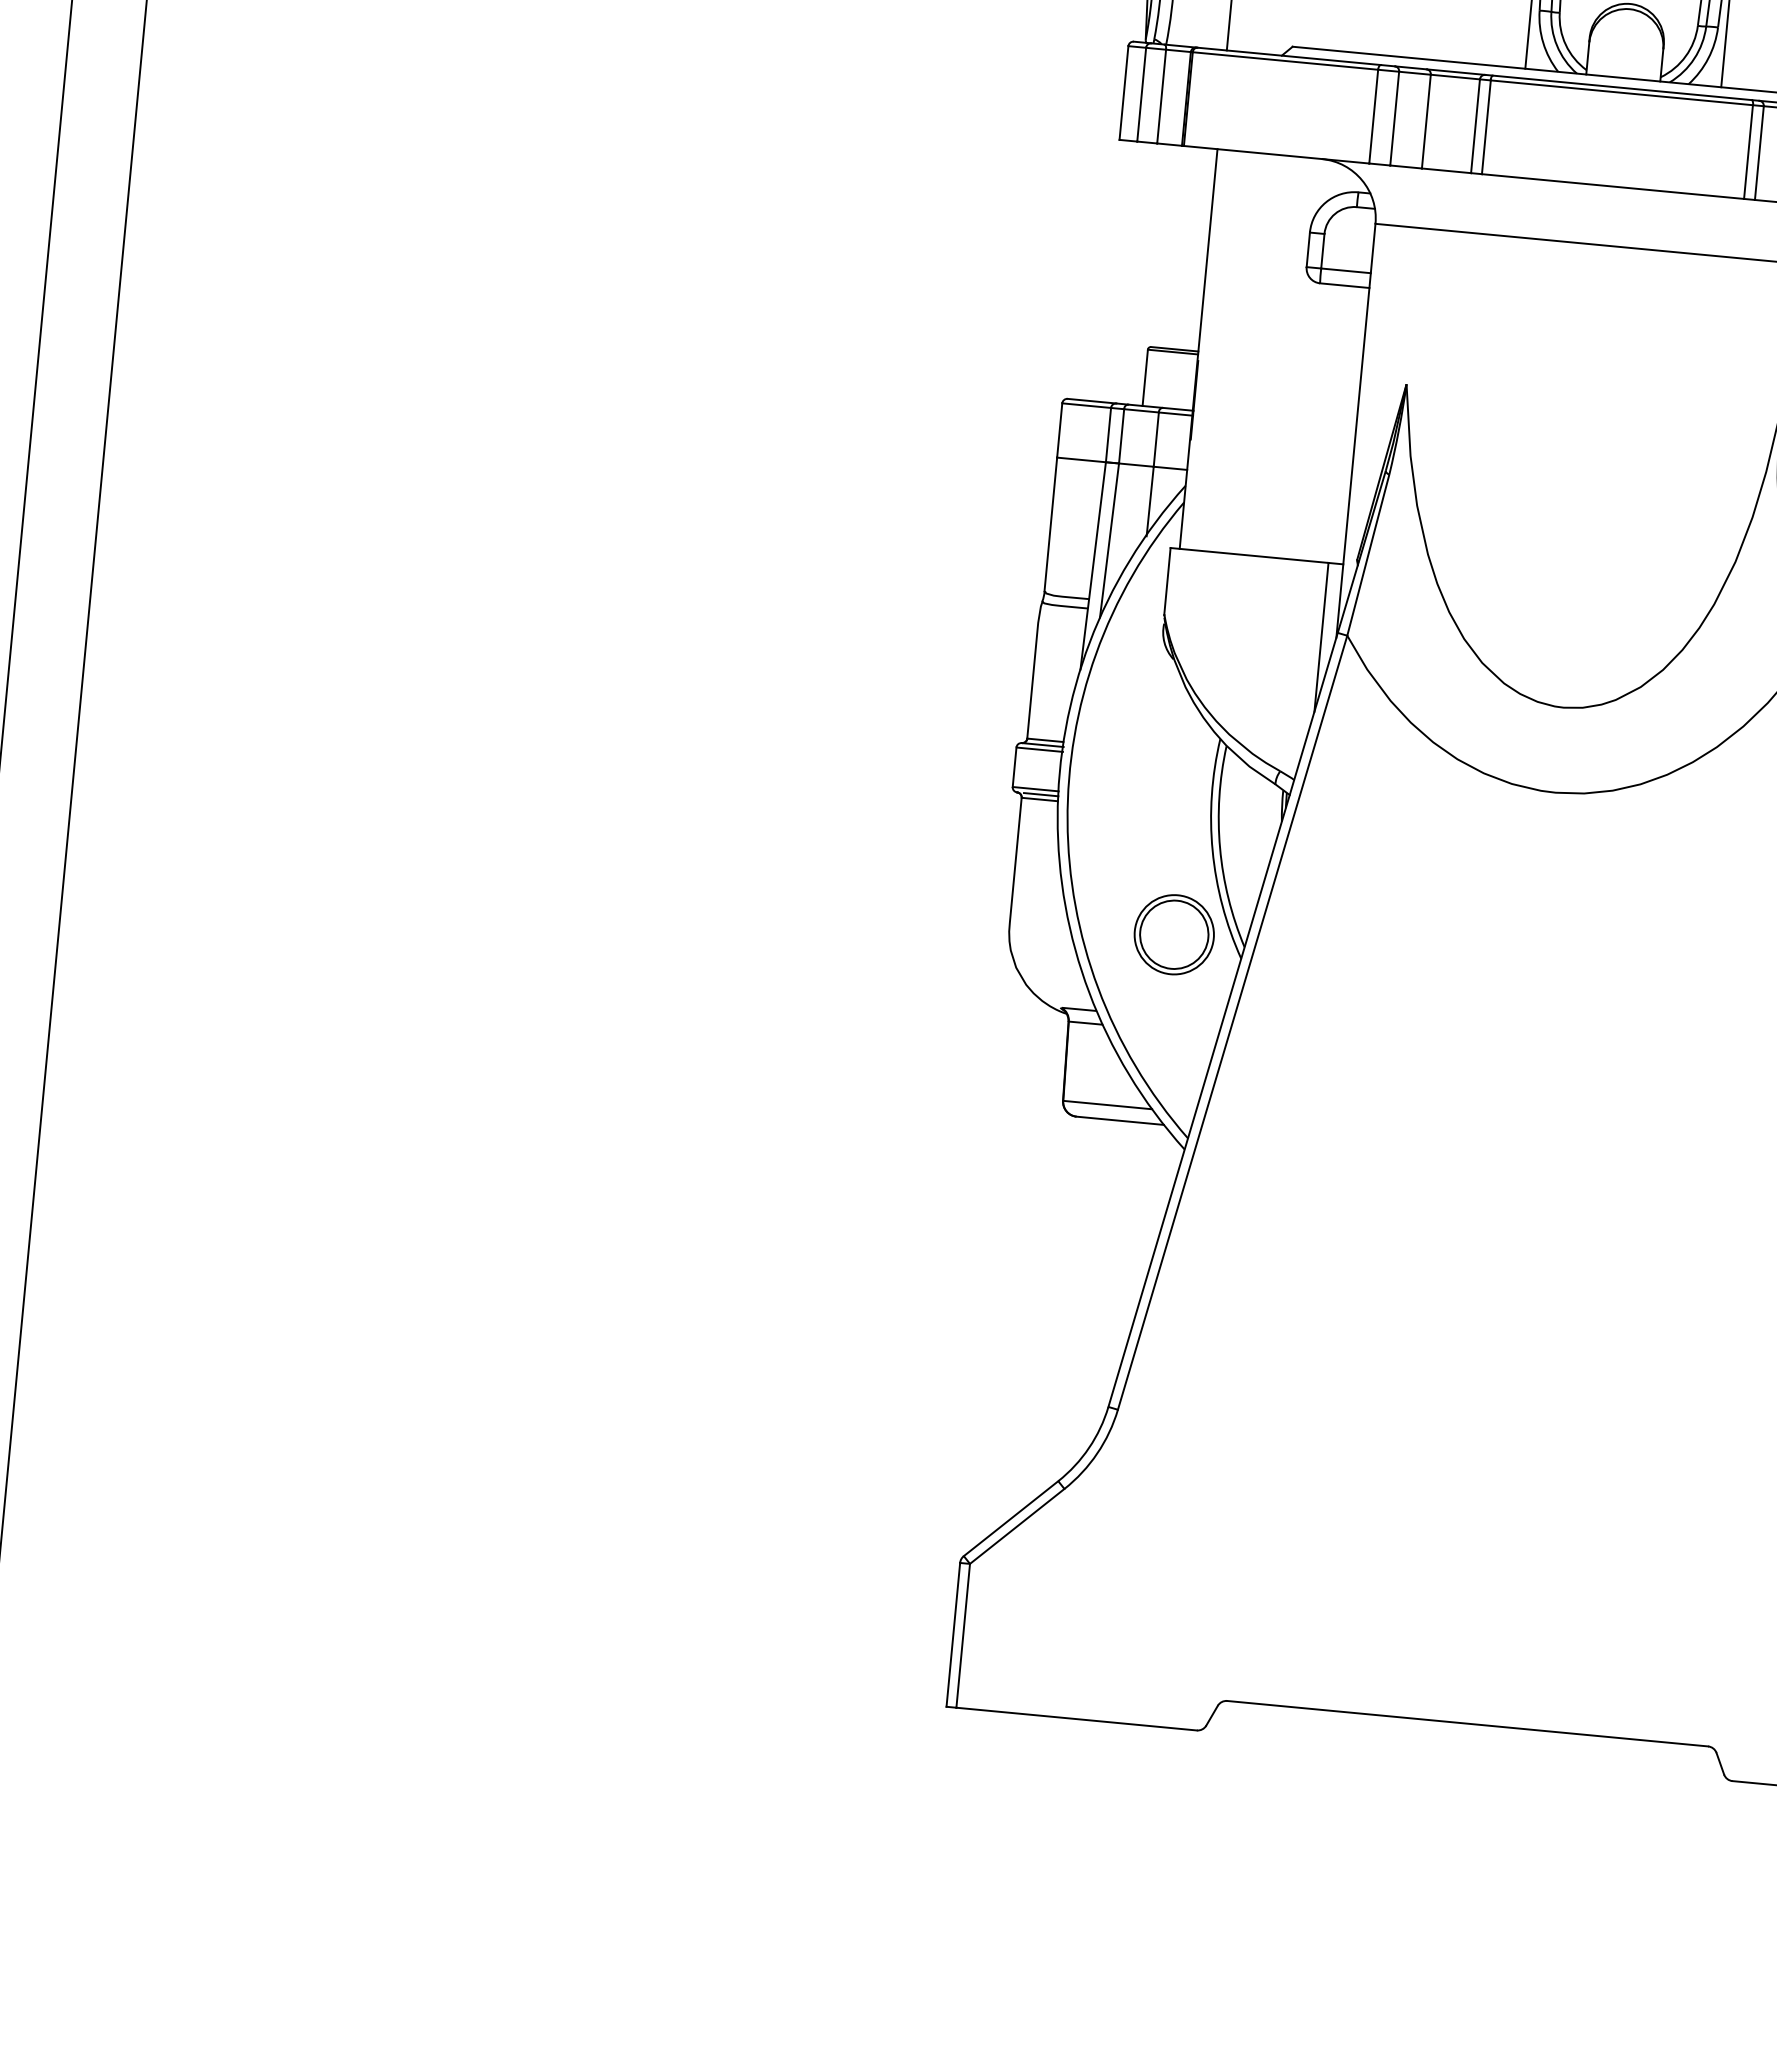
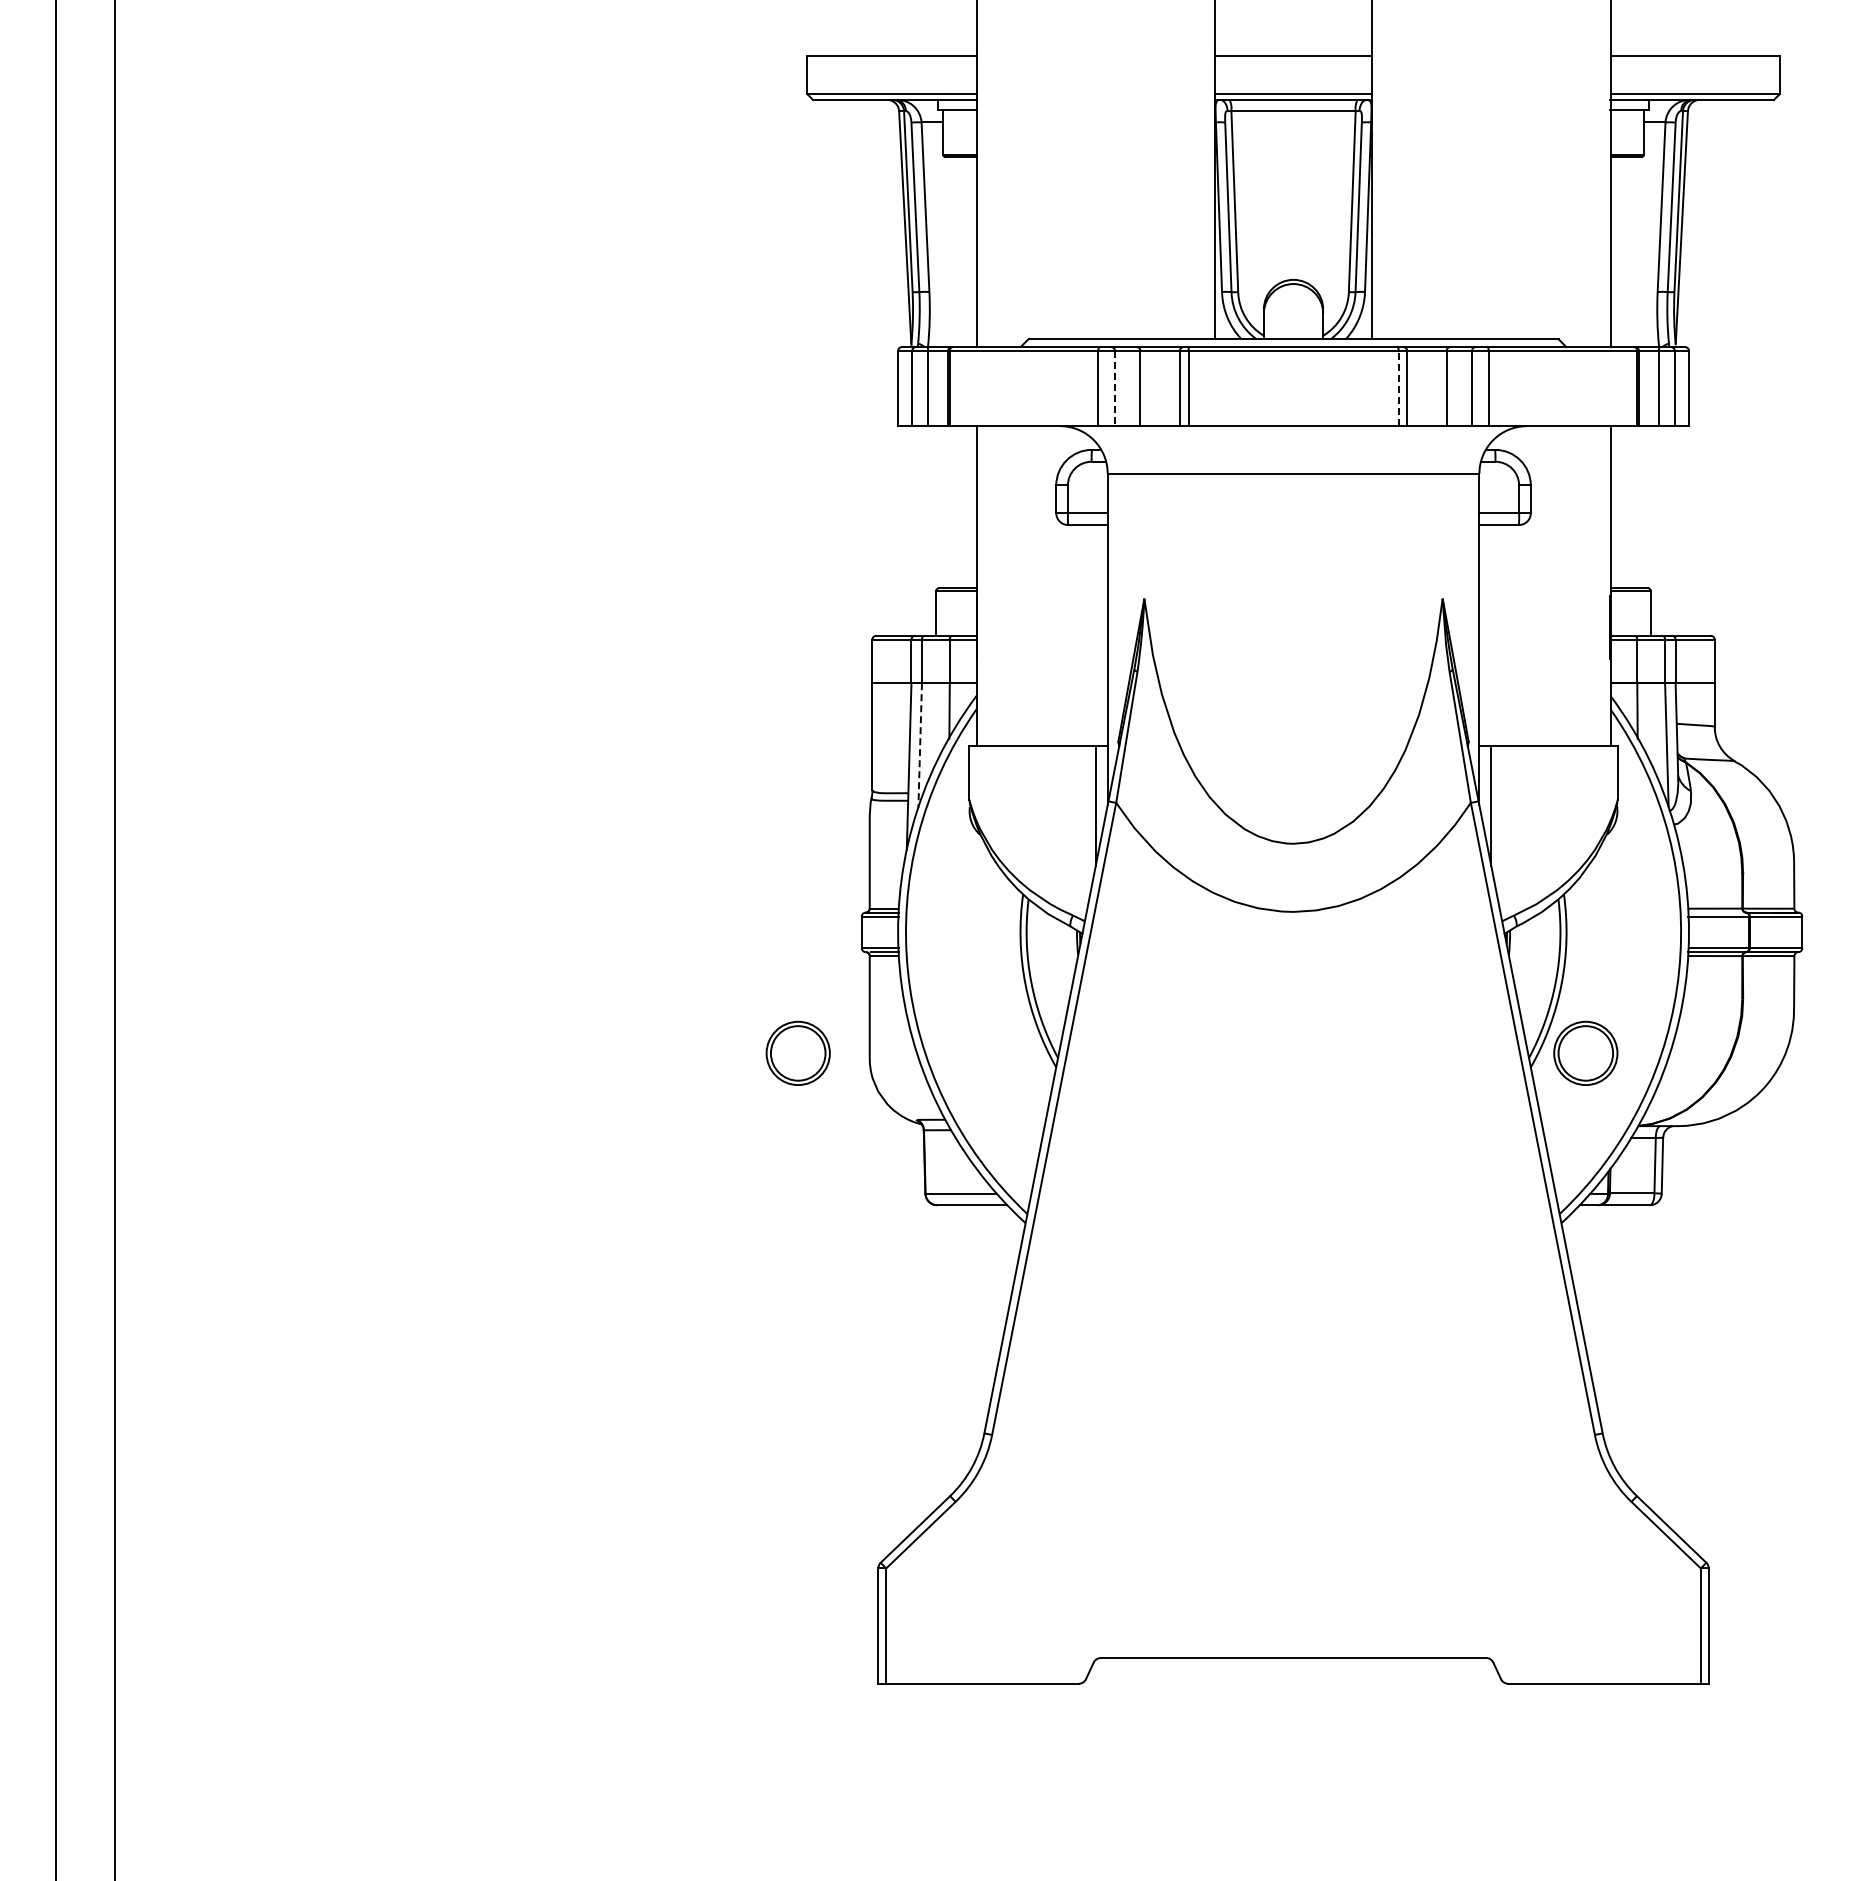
line: (1395, 118) -> (1115, 388), solid -> dashed
line: (1748, 151) -> (1398, 388), solid -> dashed
line: (1109, 542) -> (920, 746), solid -> dashed
part: (1173, 933) -> (797, 1052), moved

